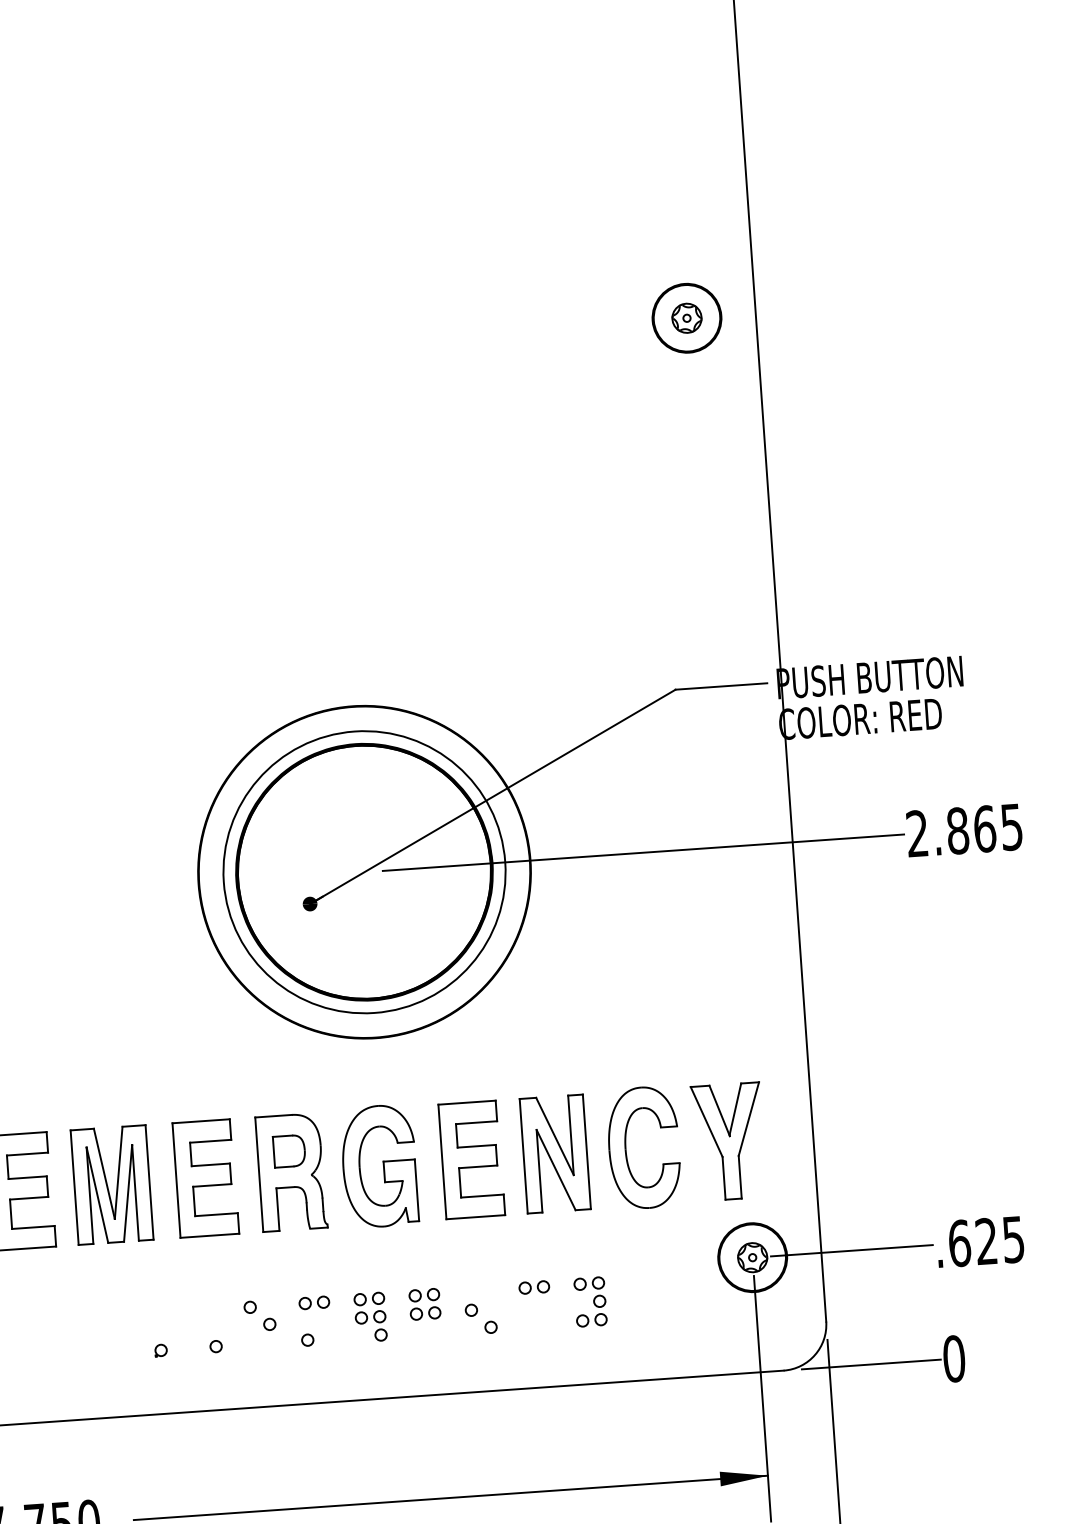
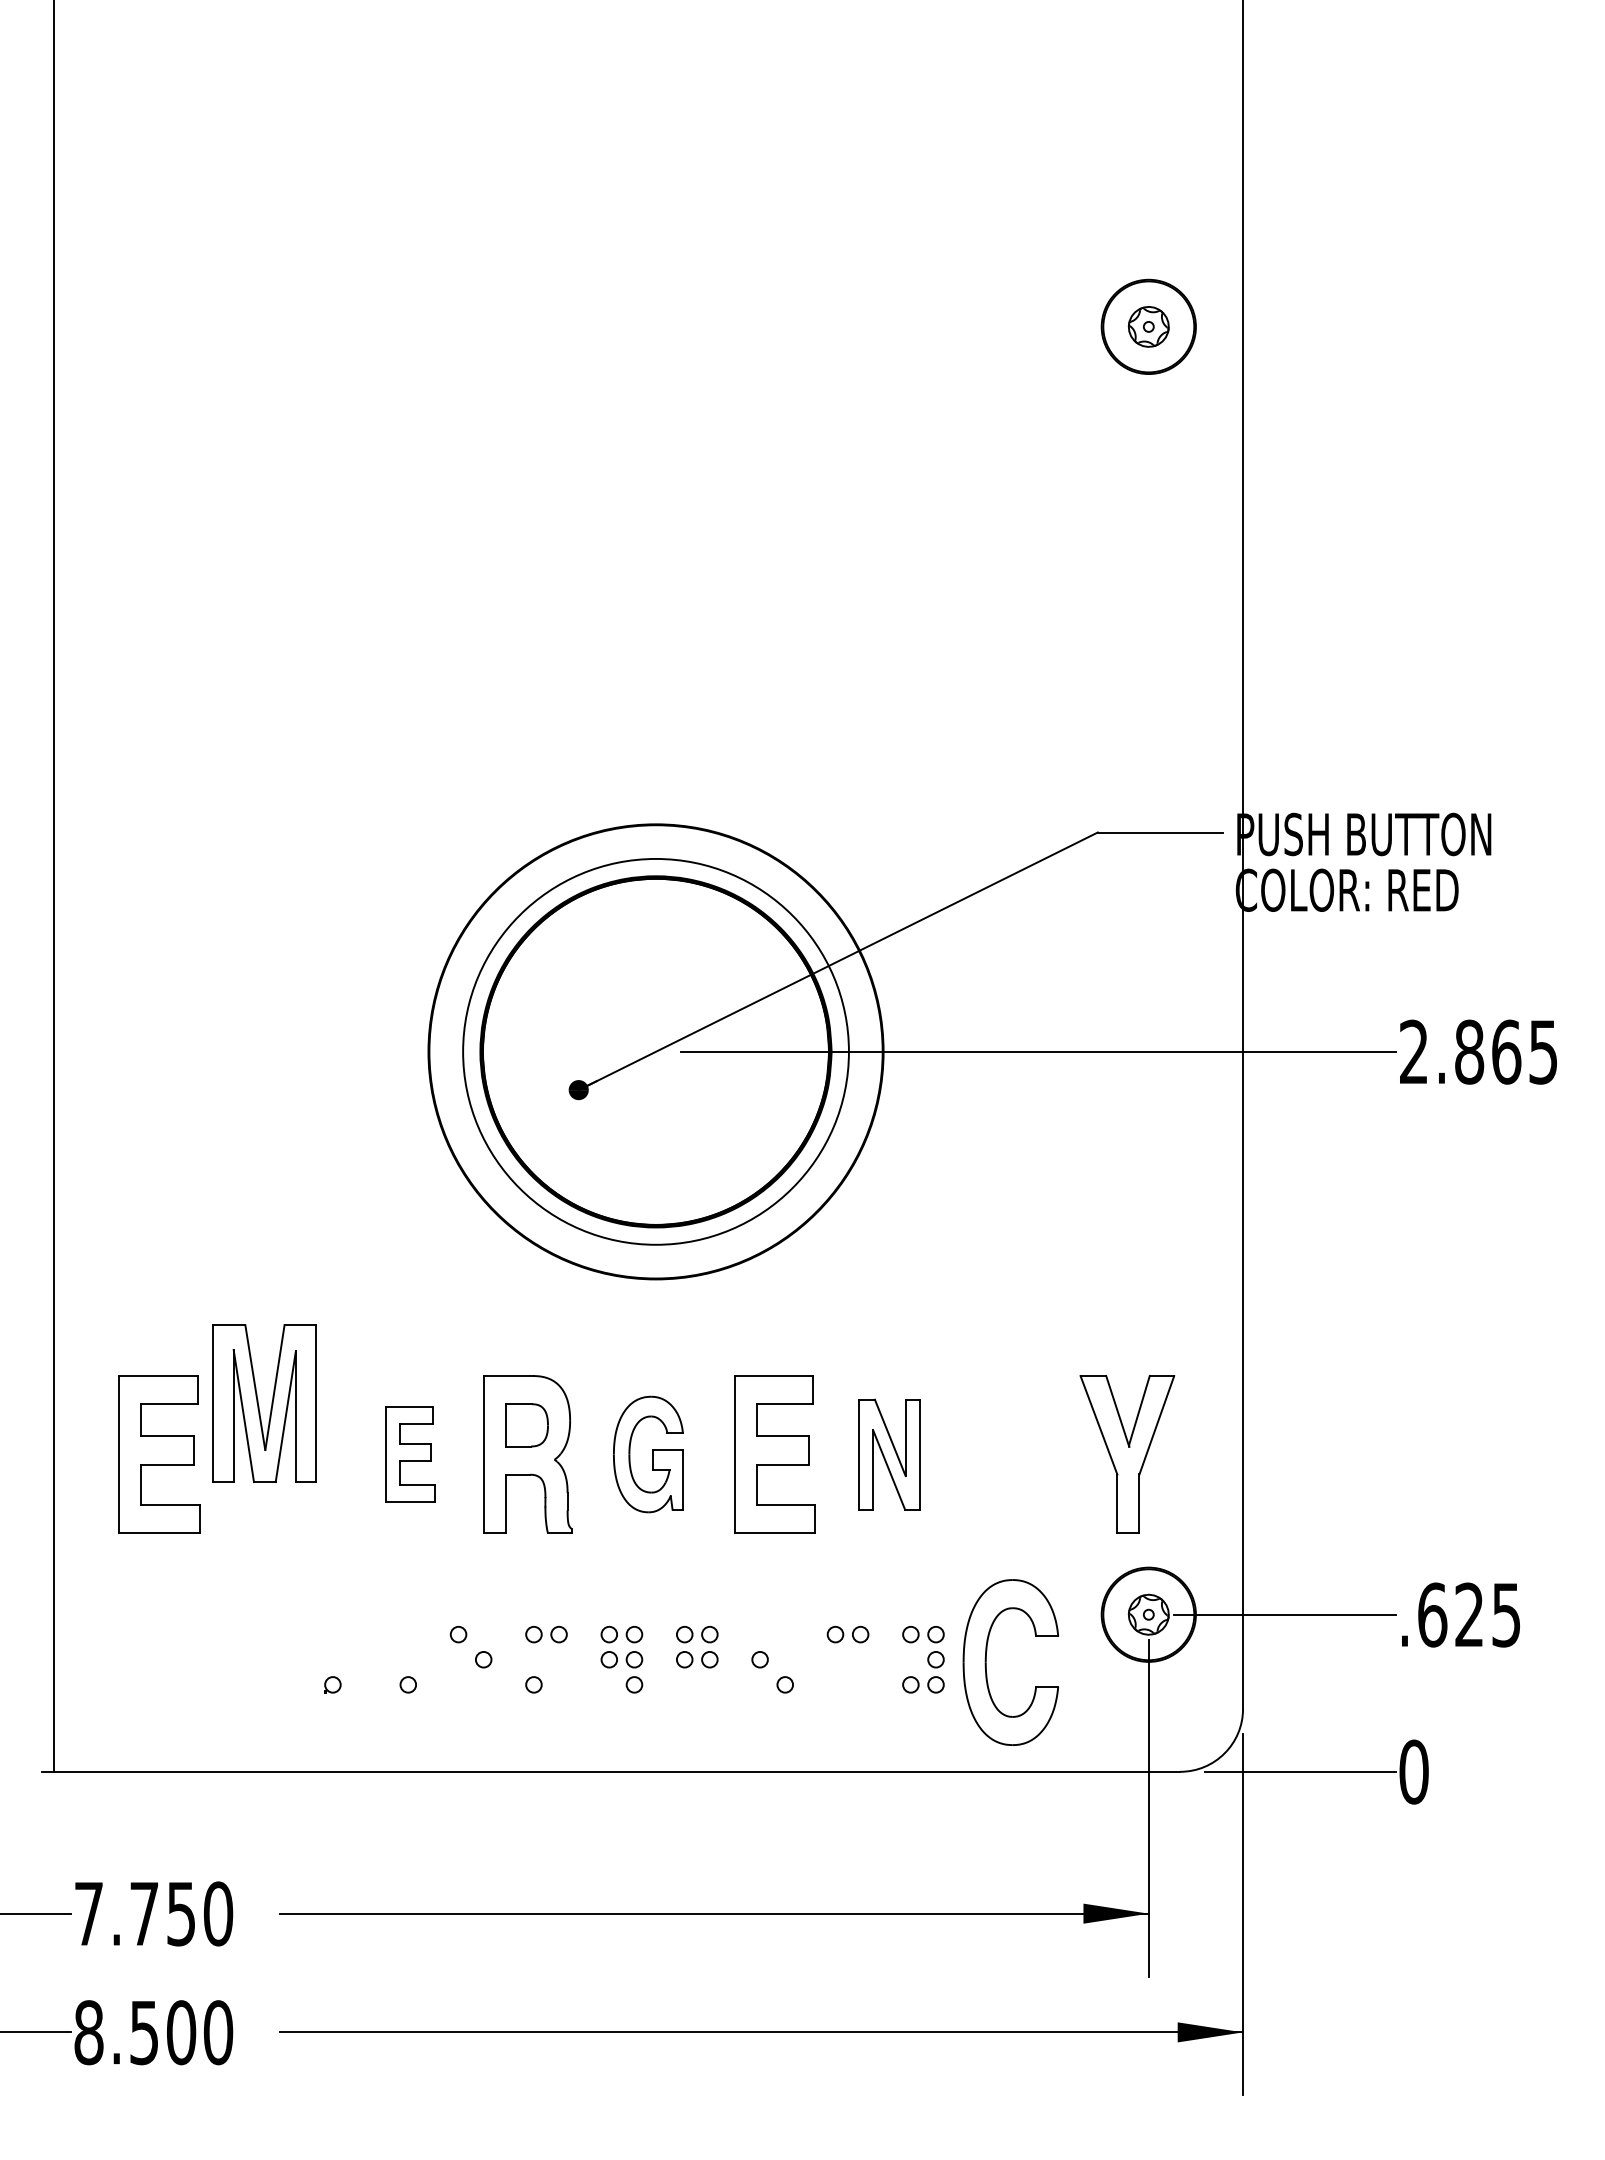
part: (626, 1149) -> (986, 1662), moved
part: (555, 1154) -> (889, 1454), size x0.7
part: (379, 1166) -> (648, 1454), size x0.7
part: (205, 1178) -> (410, 1454), size x0.6
part: (111, 1185) -> (264, 1403), moved

